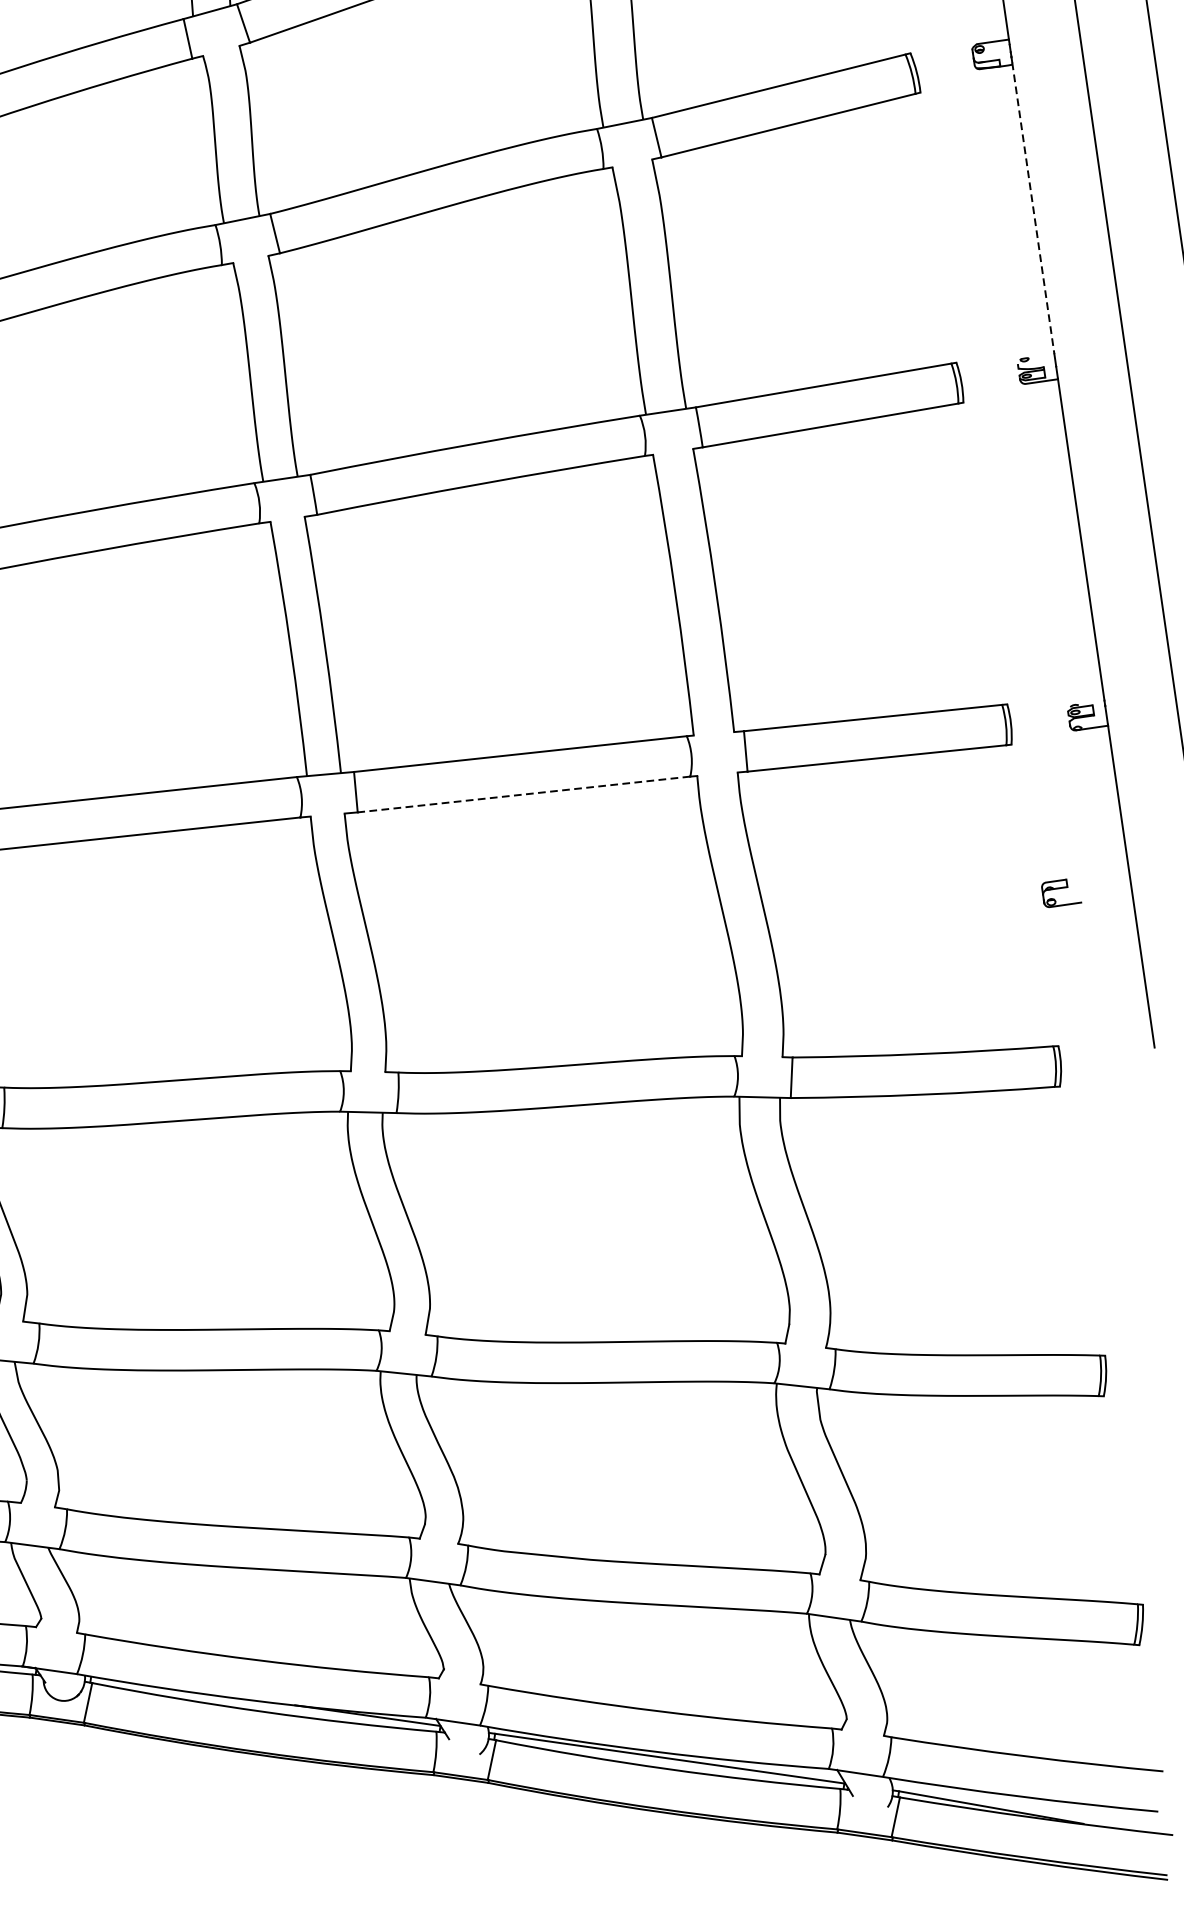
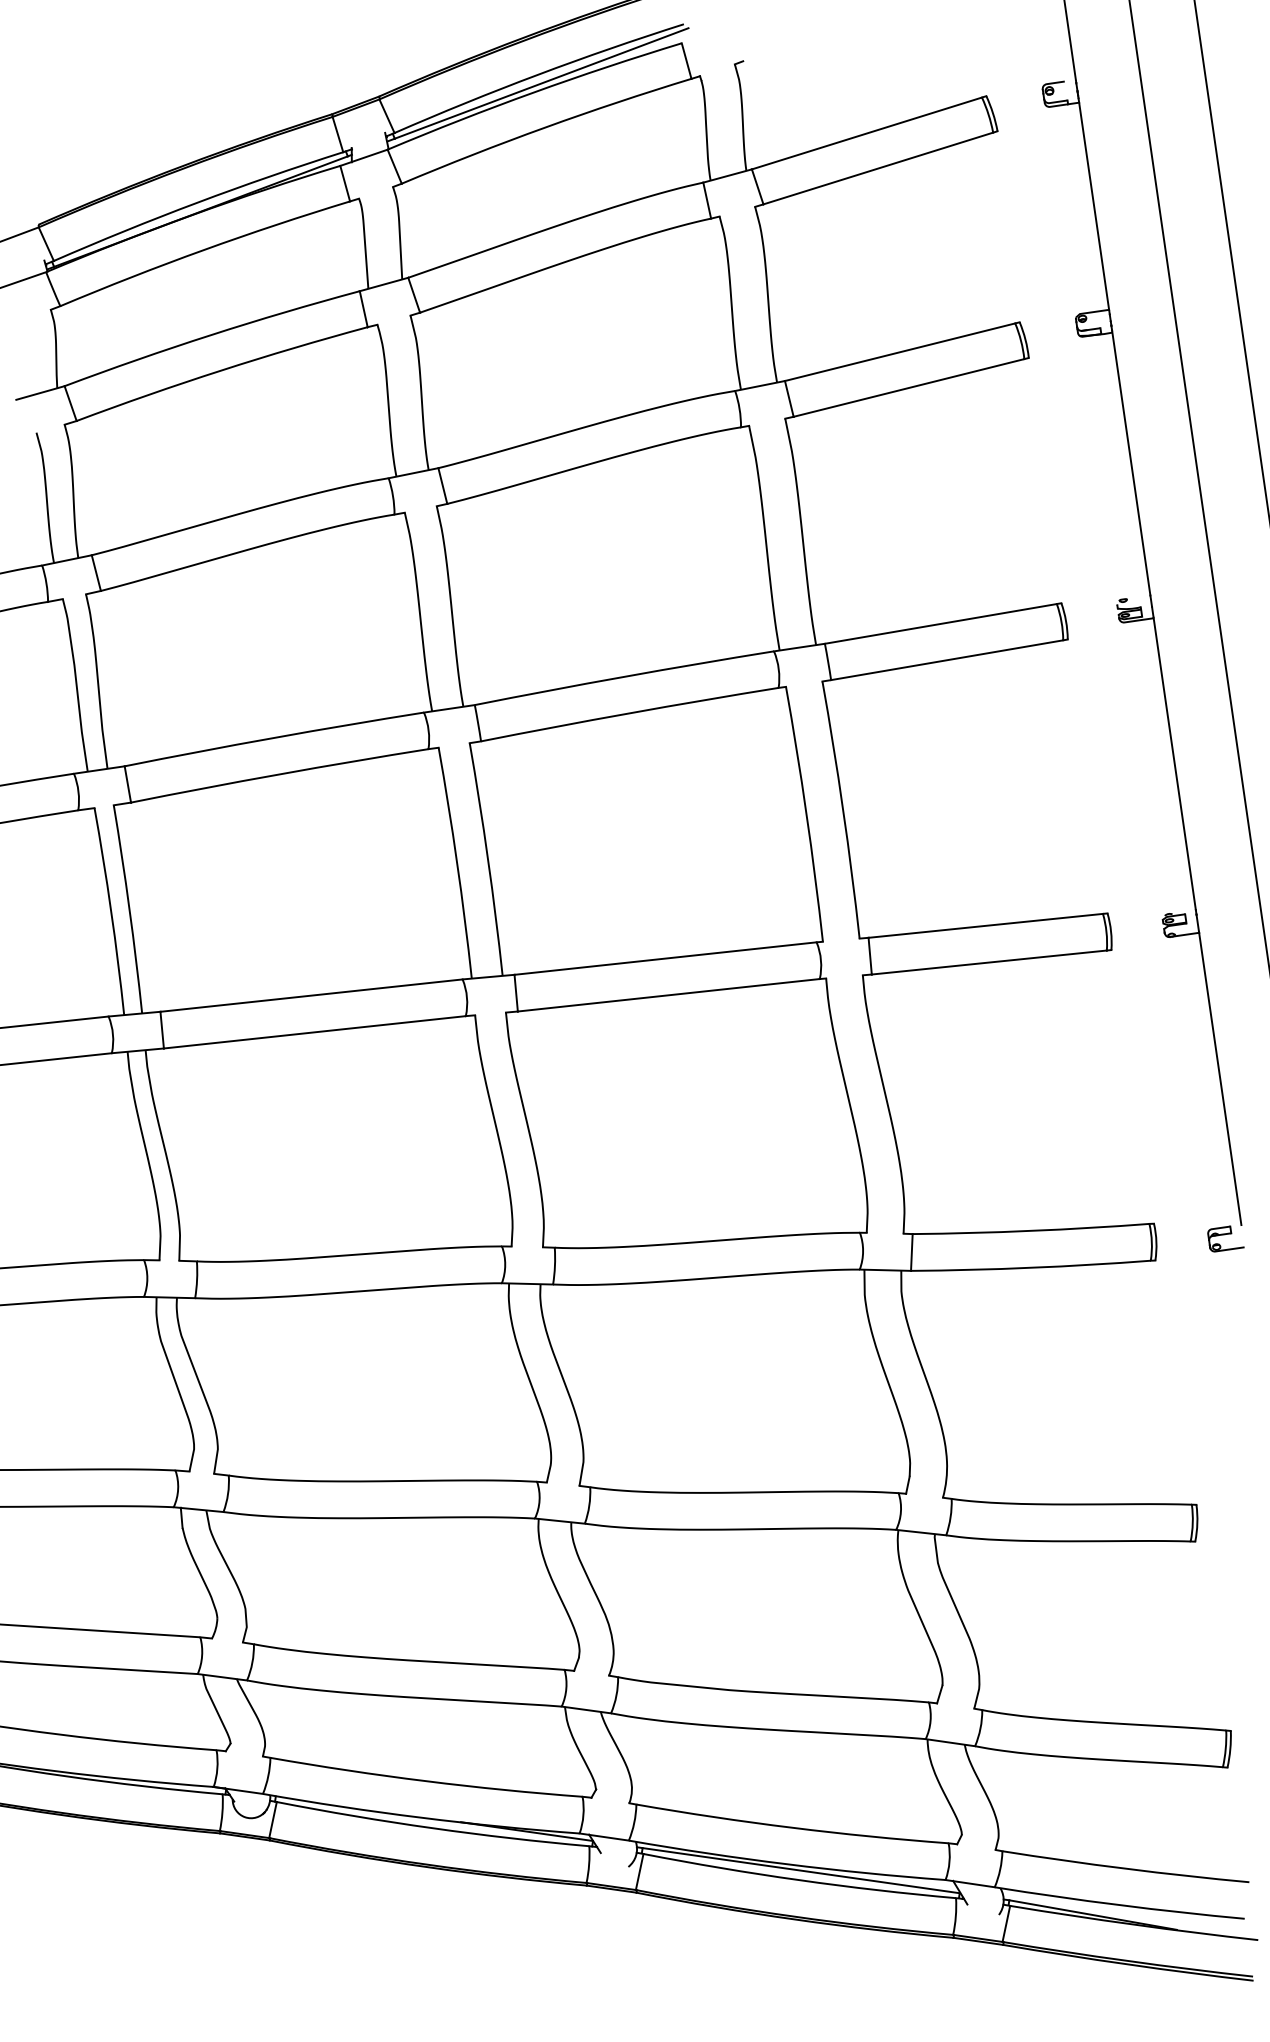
line: (1033, 208) -> (1131, 463), dashed -> solid
line: (523, 794) -> (668, 995), dashed -> solid
part: (1061, 892) -> (1225, 1238), moved

